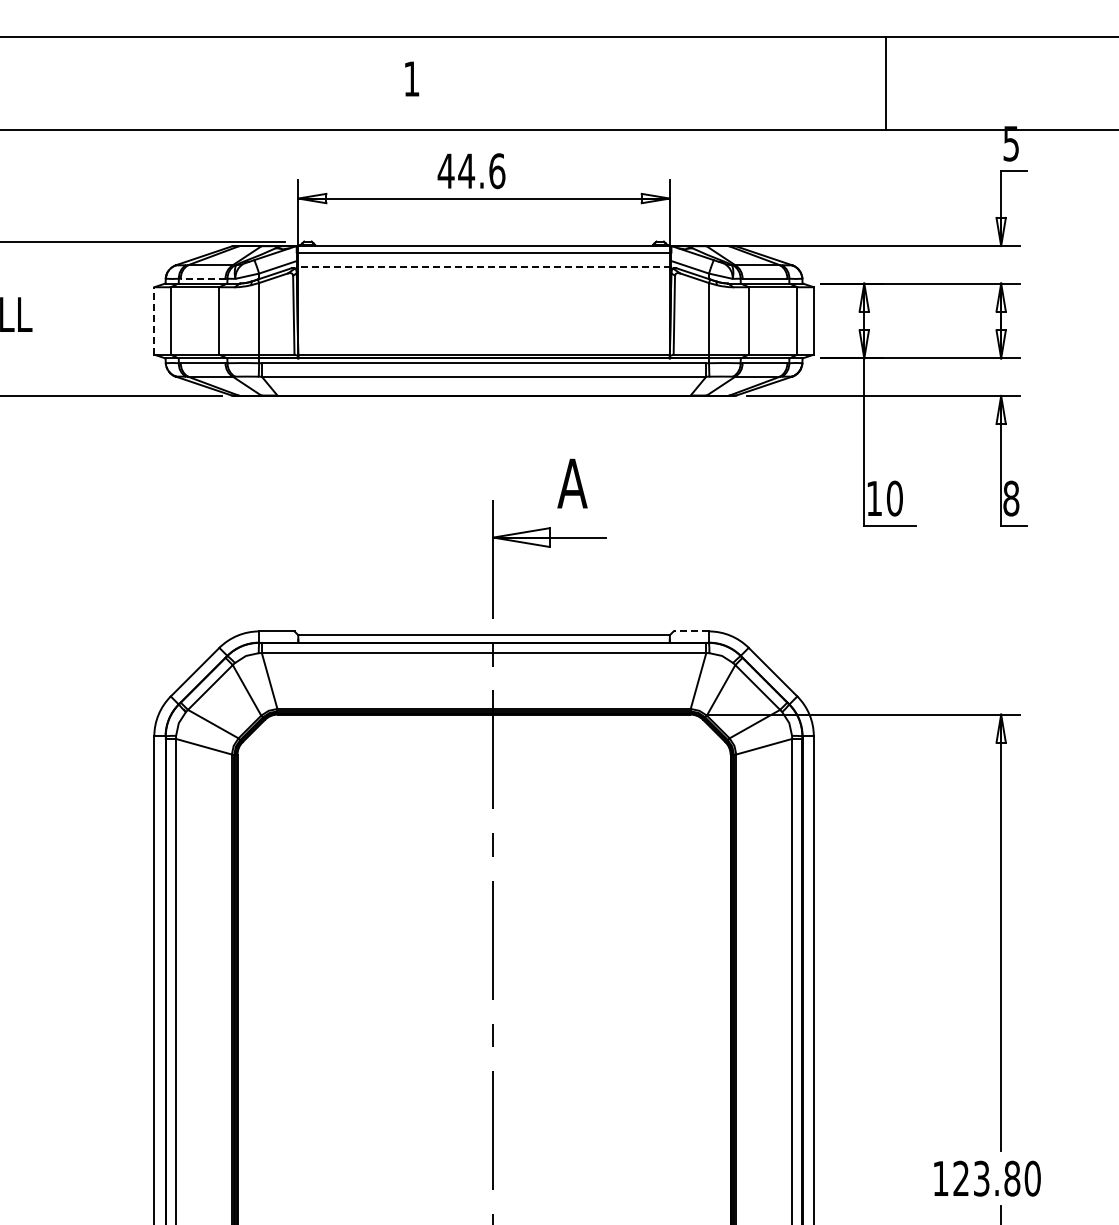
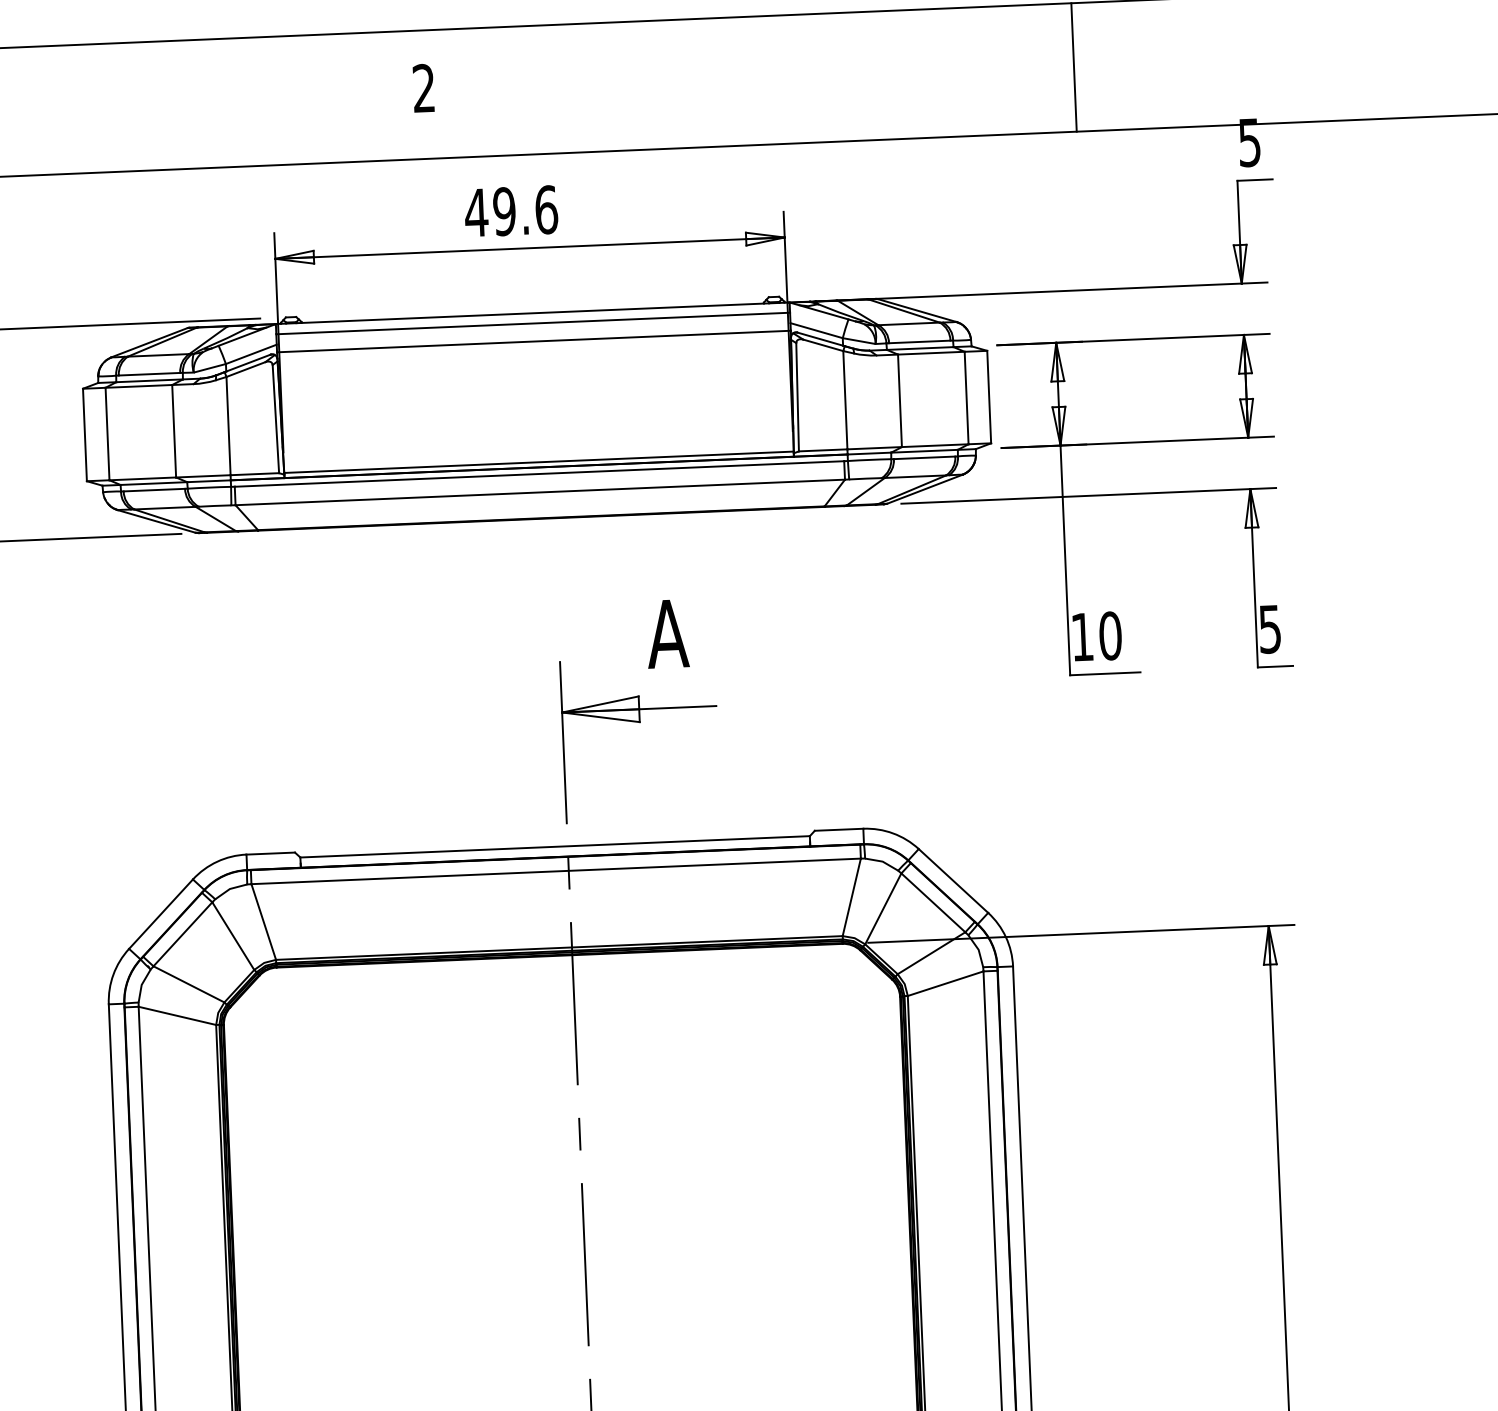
text: (411, 78) -> (423, 87), 1 -> 2
text: (466, 171) -> (504, 212), 44.6 -> 49.6
line: (483, 266) -> (533, 341), dashed -> solid
line: (202, 278) -> (148, 373), dashed -> solid
line: (154, 320) -> (85, 434), dashed -> solid
text: (1011, 498) -> (1270, 629), 8 -> 5
line: (691, 631) -> (839, 829), dashed -> solid

